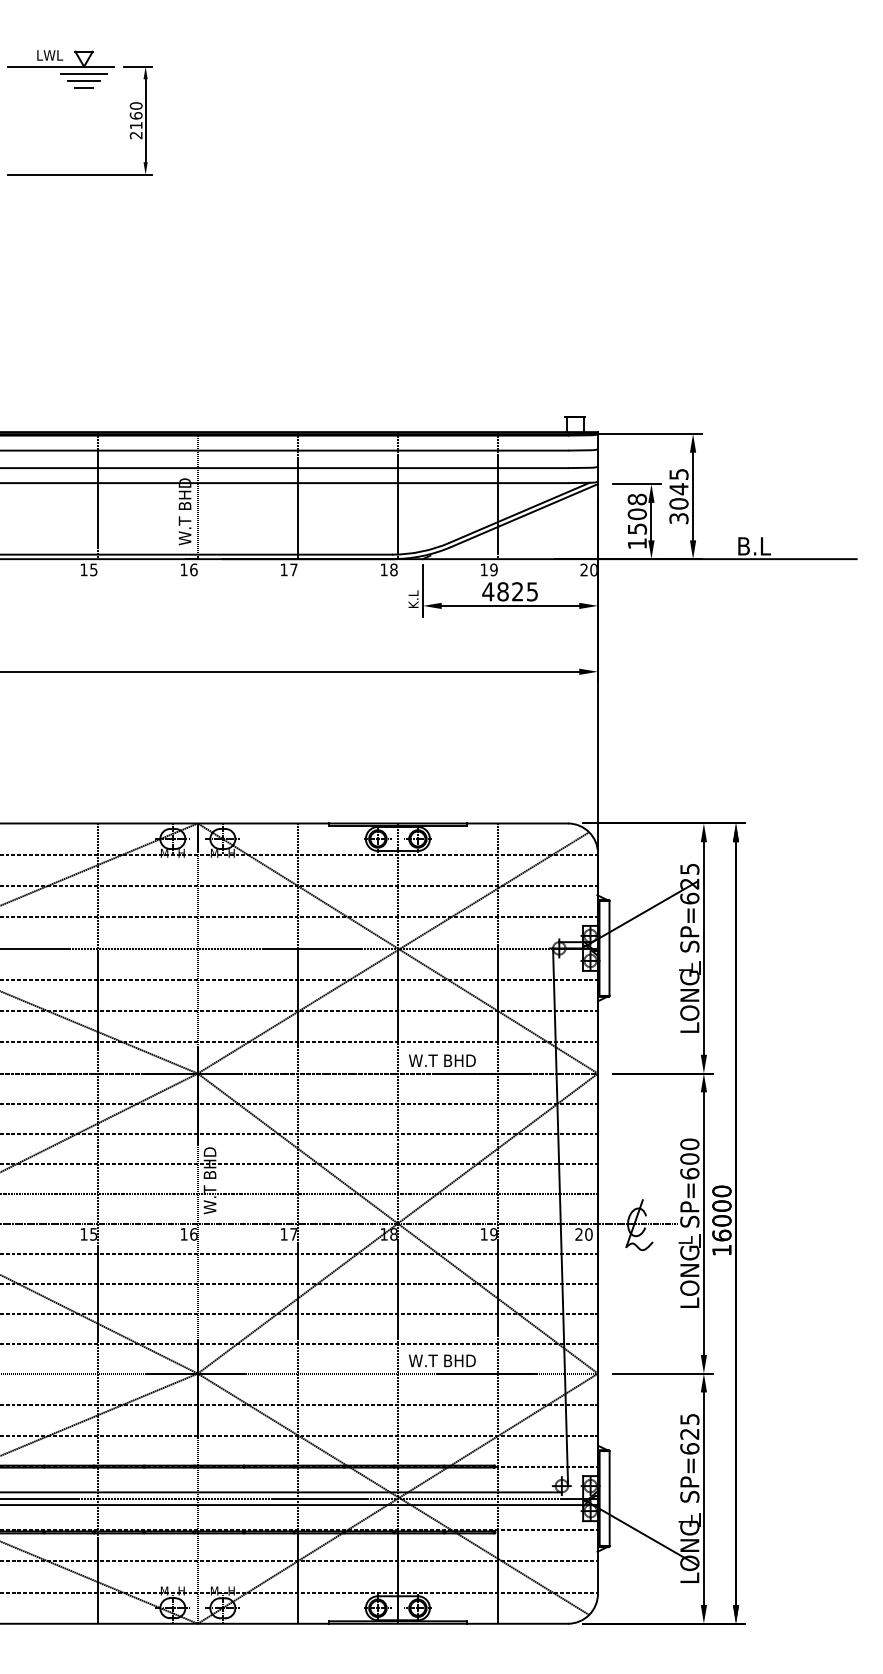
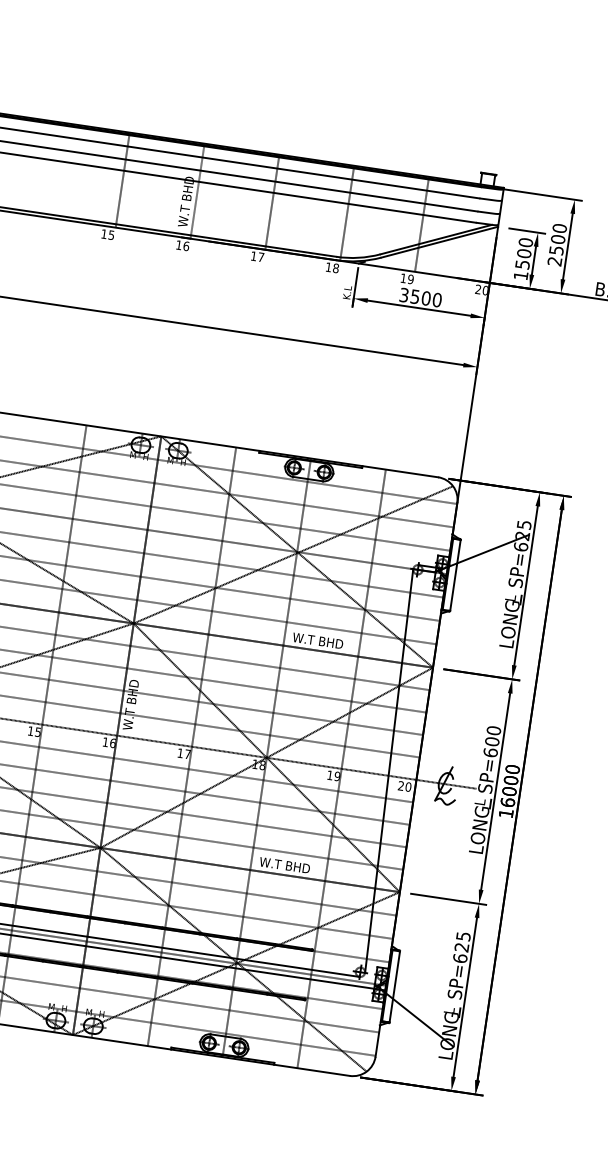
text: (678, 496) -> (556, 244), 3045 -> 2500
text: (637, 499) -> (525, 242), 1508 -> 1500
text: (510, 591) -> (420, 297), 4825 -> 3500

